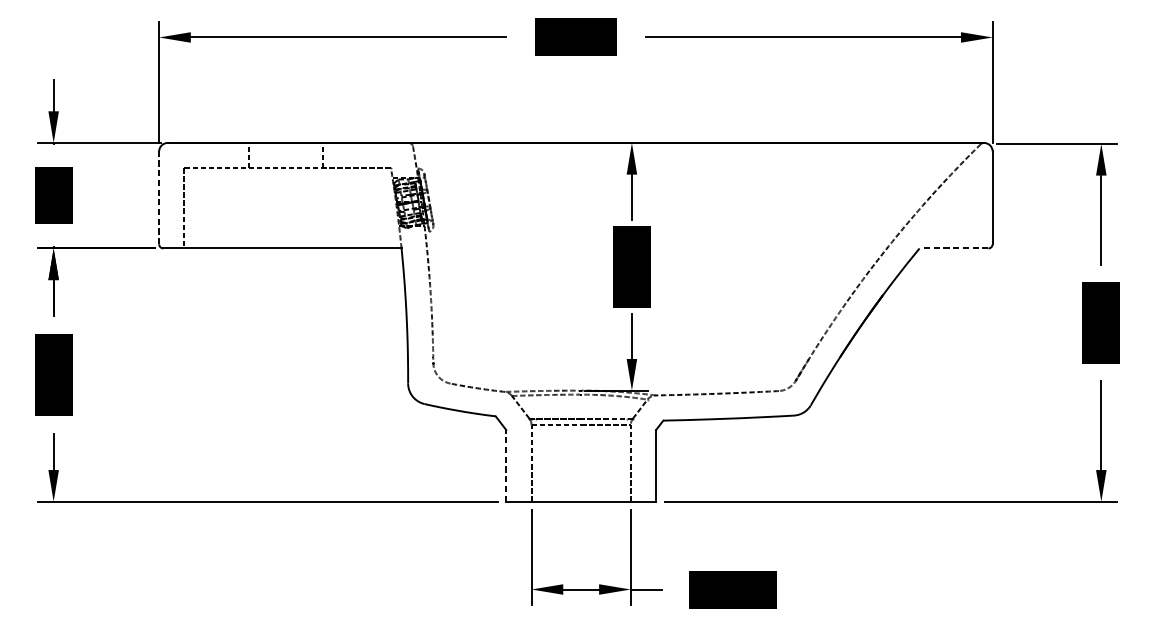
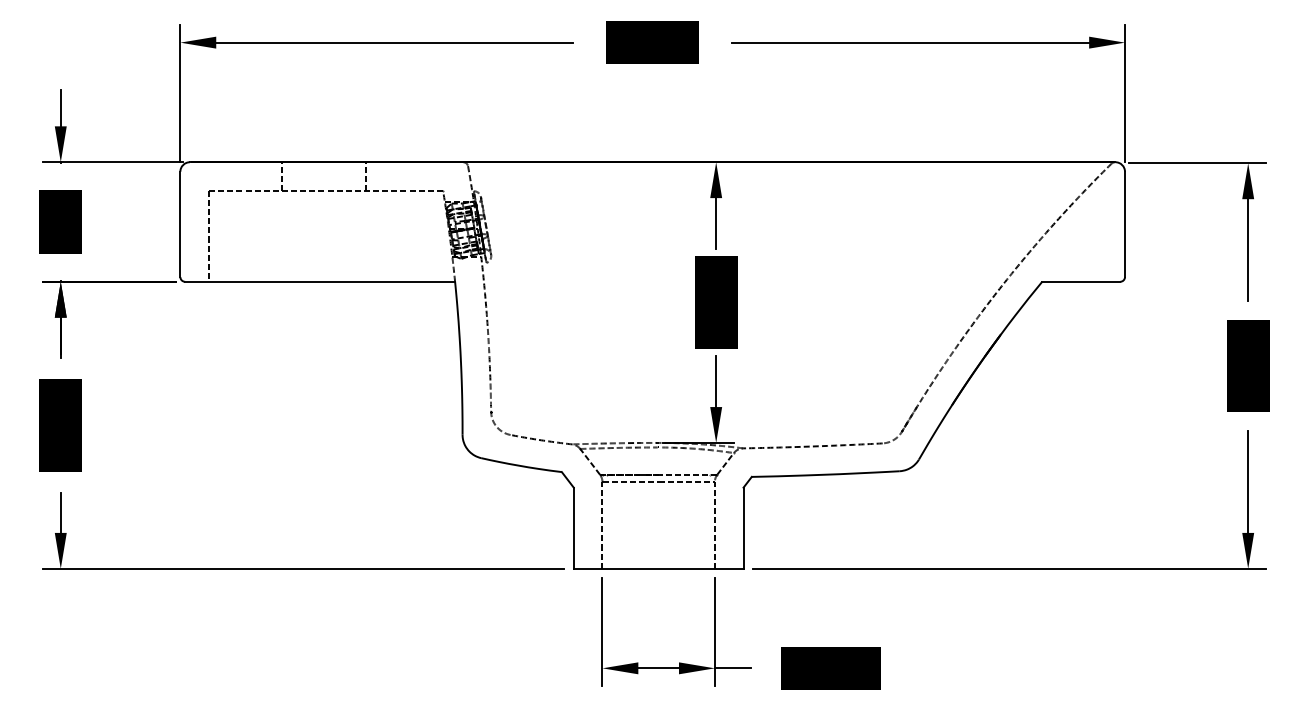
line: (159, 197) -> (180, 224), dashed -> solid
line: (953, 248) -> (1080, 281), dashed -> solid
line: (506, 466) -> (573, 528), dashed -> solid

